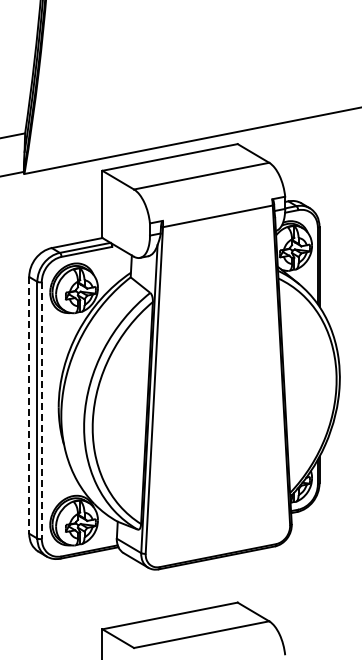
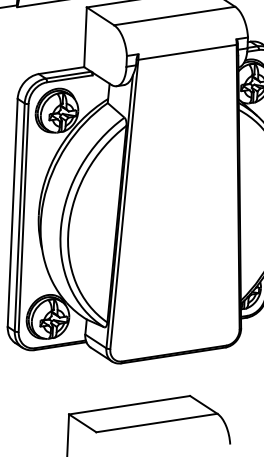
line: (29, 405) -> (12, 212), dashed -> solid
line: (41, 411) -> (23, 218), dashed -> solid

